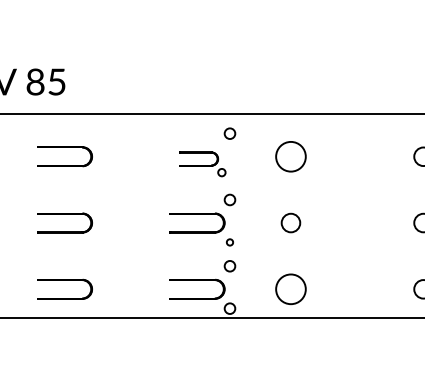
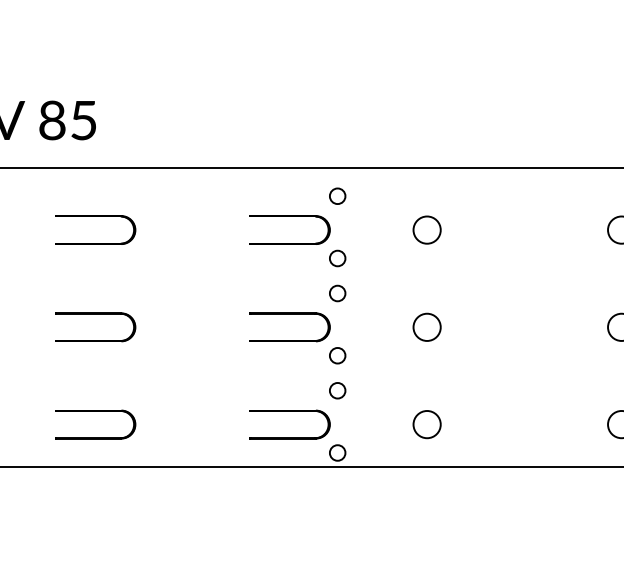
circle: (290, 156) -> (426, 229), size x0.62
part: (202, 164) -> (297, 241), size x1.43
circle: (229, 242) -> (336, 355), size x1.67
circle: (290, 289) -> (426, 424), size x0.62

